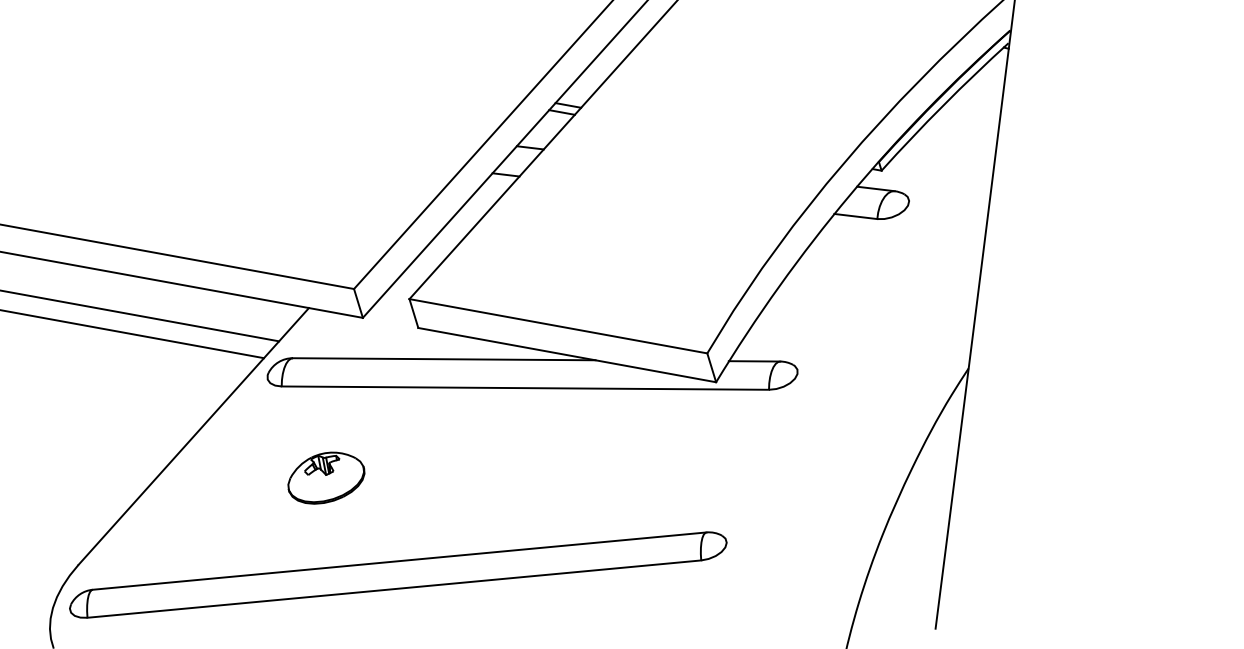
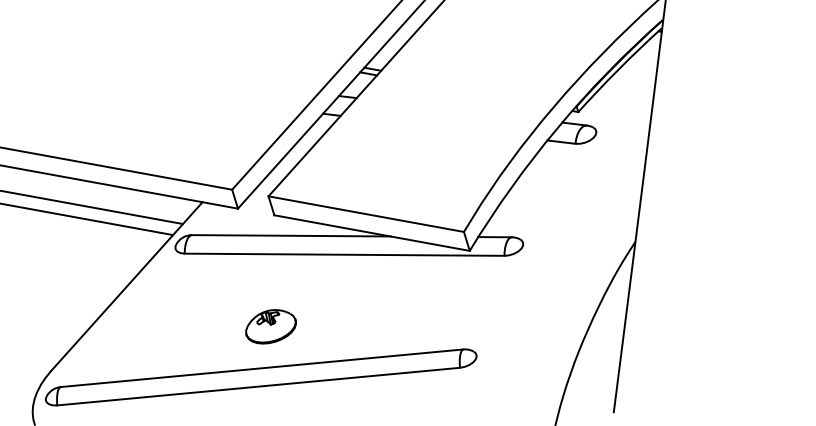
part: (325, 477) -> (270, 326), moved

